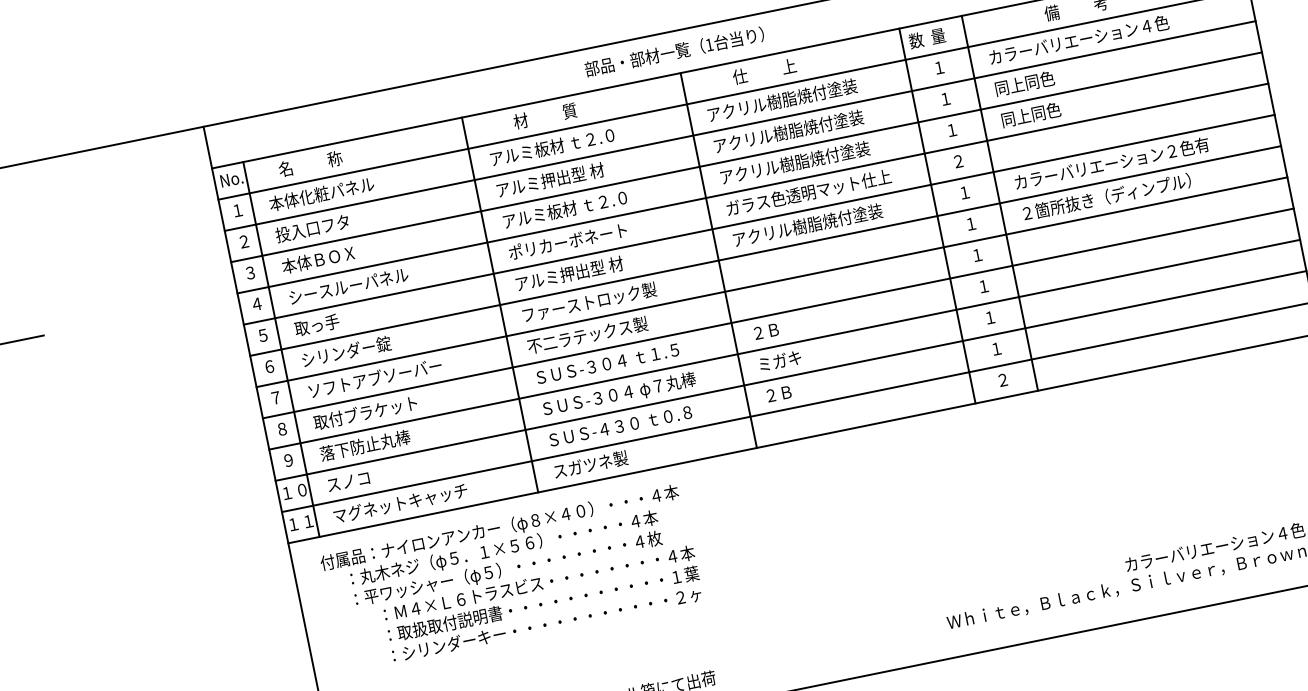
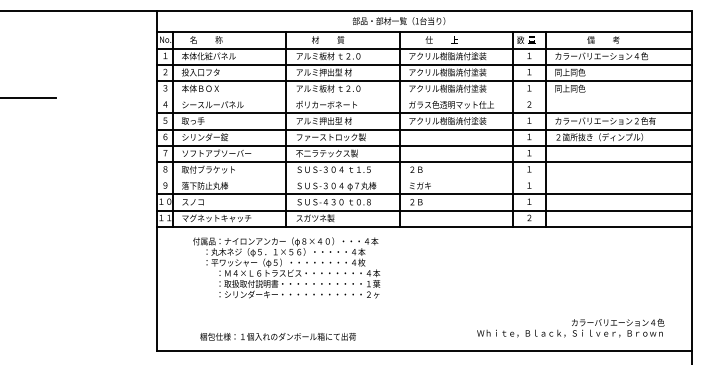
line: (751, 189) -> (423, 97), removed
line: (783, 345) -> (423, 178), removed
text: (511, 577) -> (286, 267), moved

